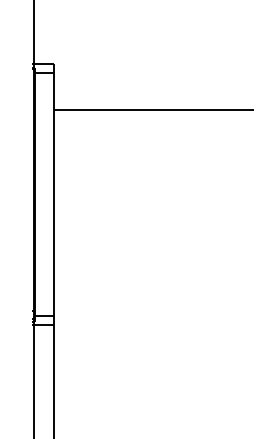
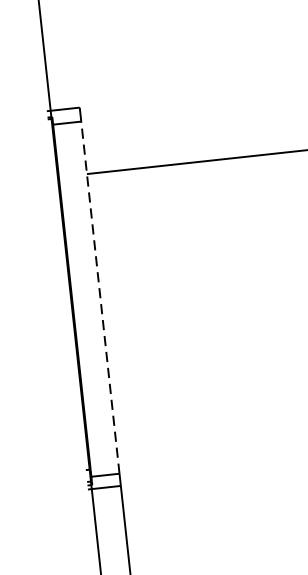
line: (54, 194) -> (100, 297), solid -> dashed

